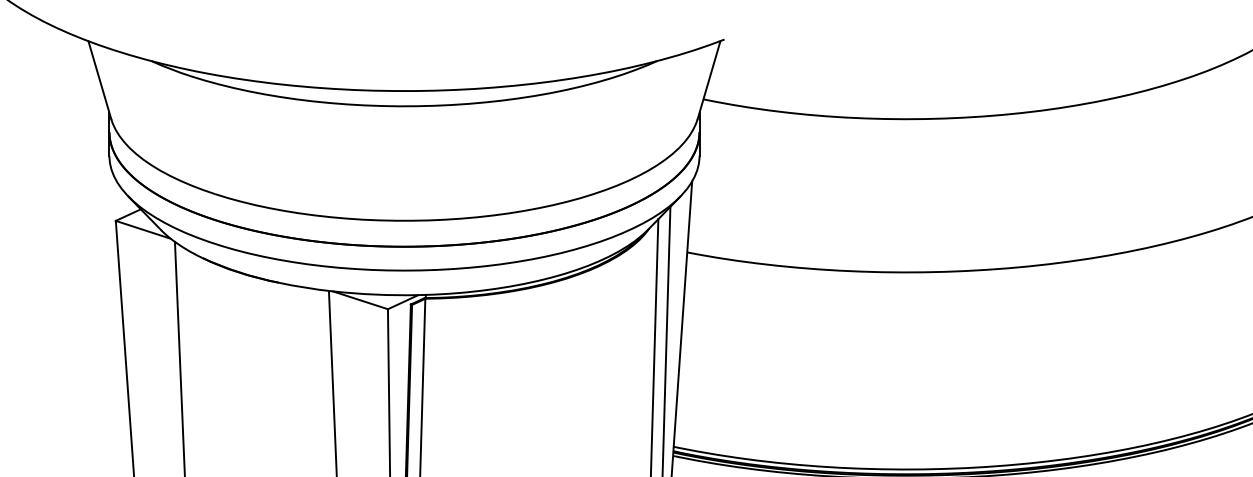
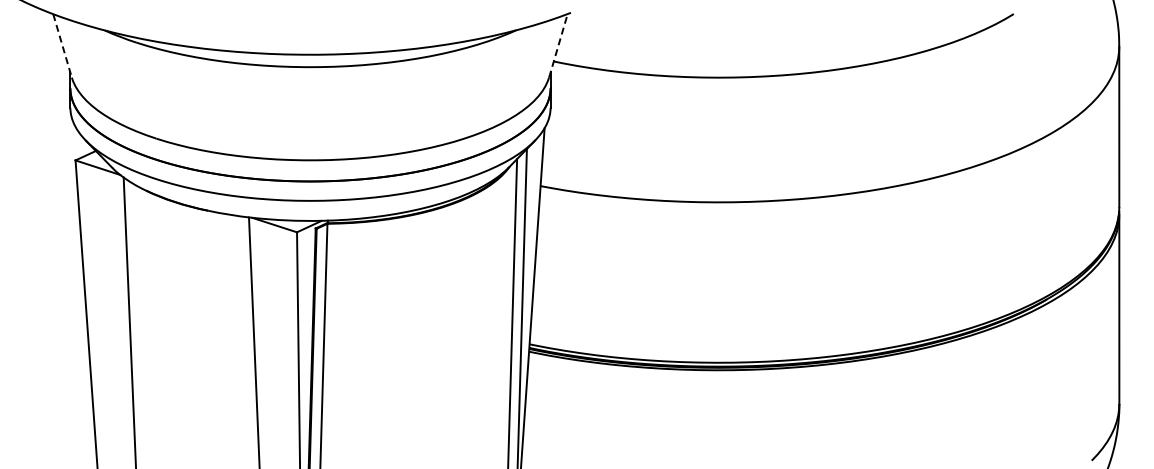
line: (709, 79) -> (558, 45), solid -> dashed
line: (99, 80) -> (62, 46), solid -> dashed

